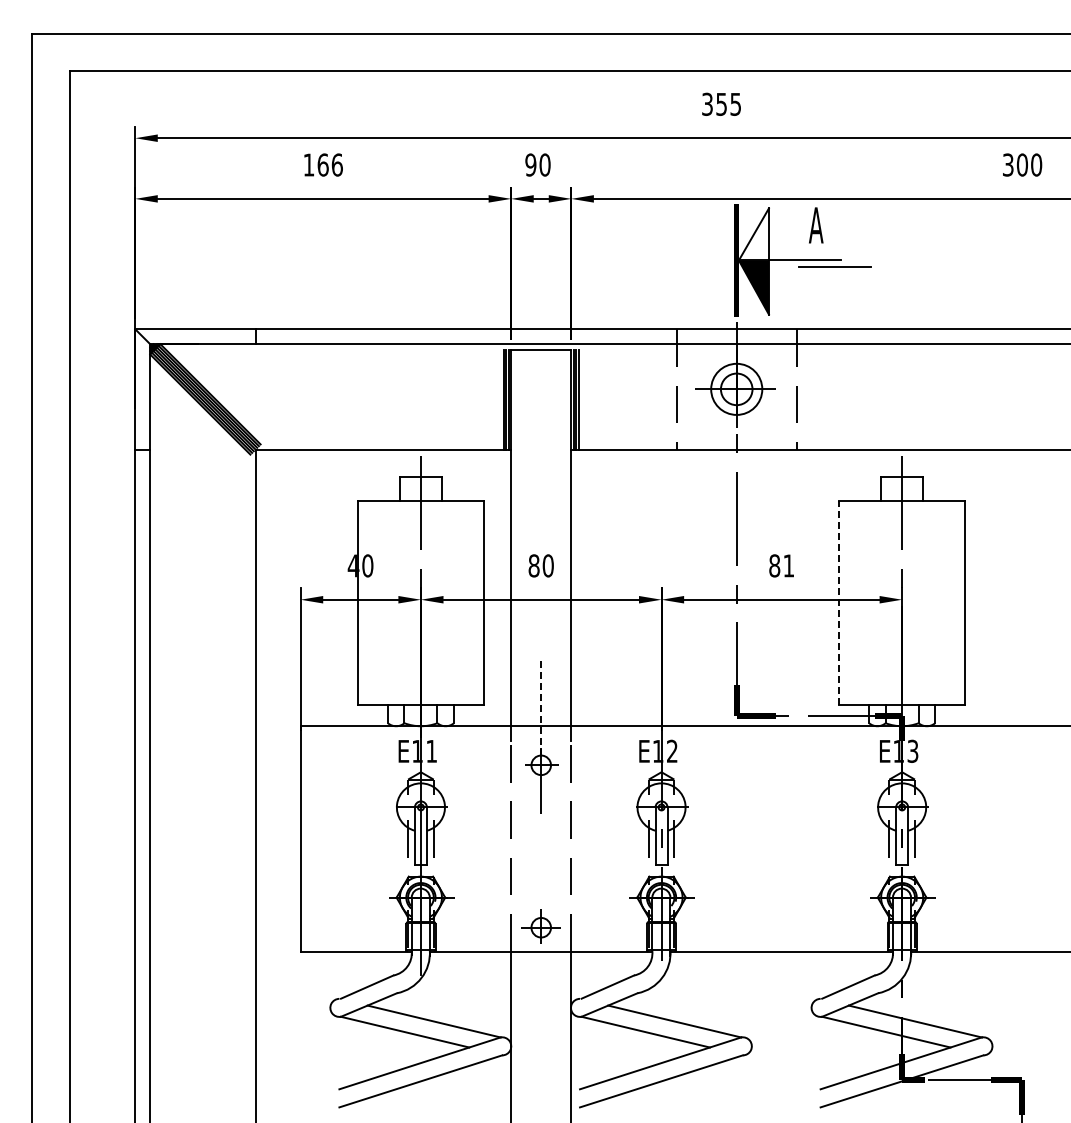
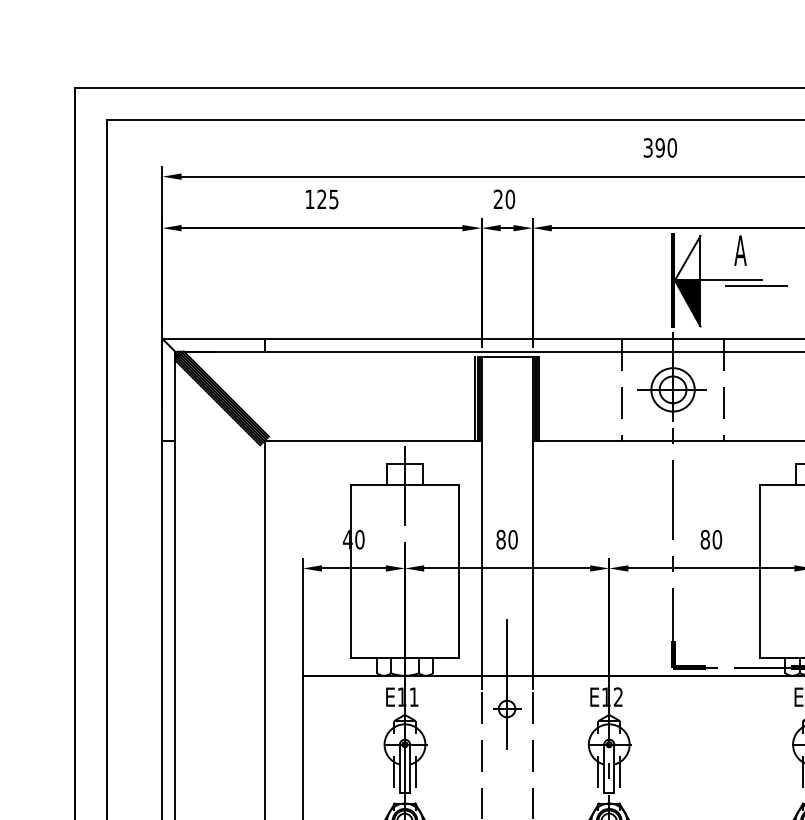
text: (728, 103) -> (666, 147), 355 -> 390
text: (329, 164) -> (327, 198), 166 -> 125
text: (530, 164) -> (497, 198), 90 -> 20
text: (788, 565) -> (717, 539), 81 -> 80
line: (839, 603) -> (760, 571), dashed -> solid
line: (541, 708) -> (507, 660), dashed -> solid

